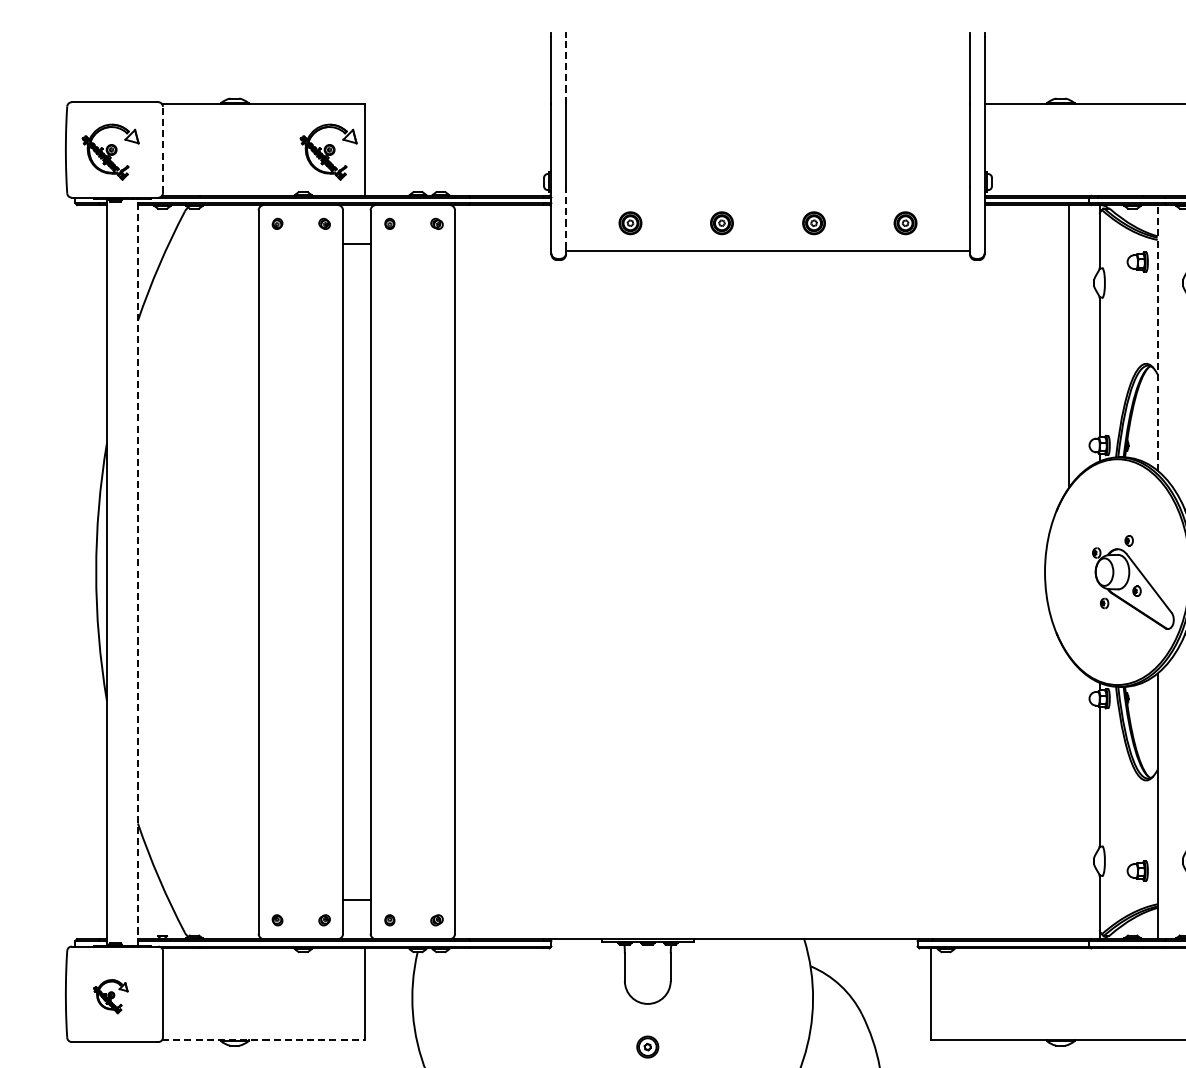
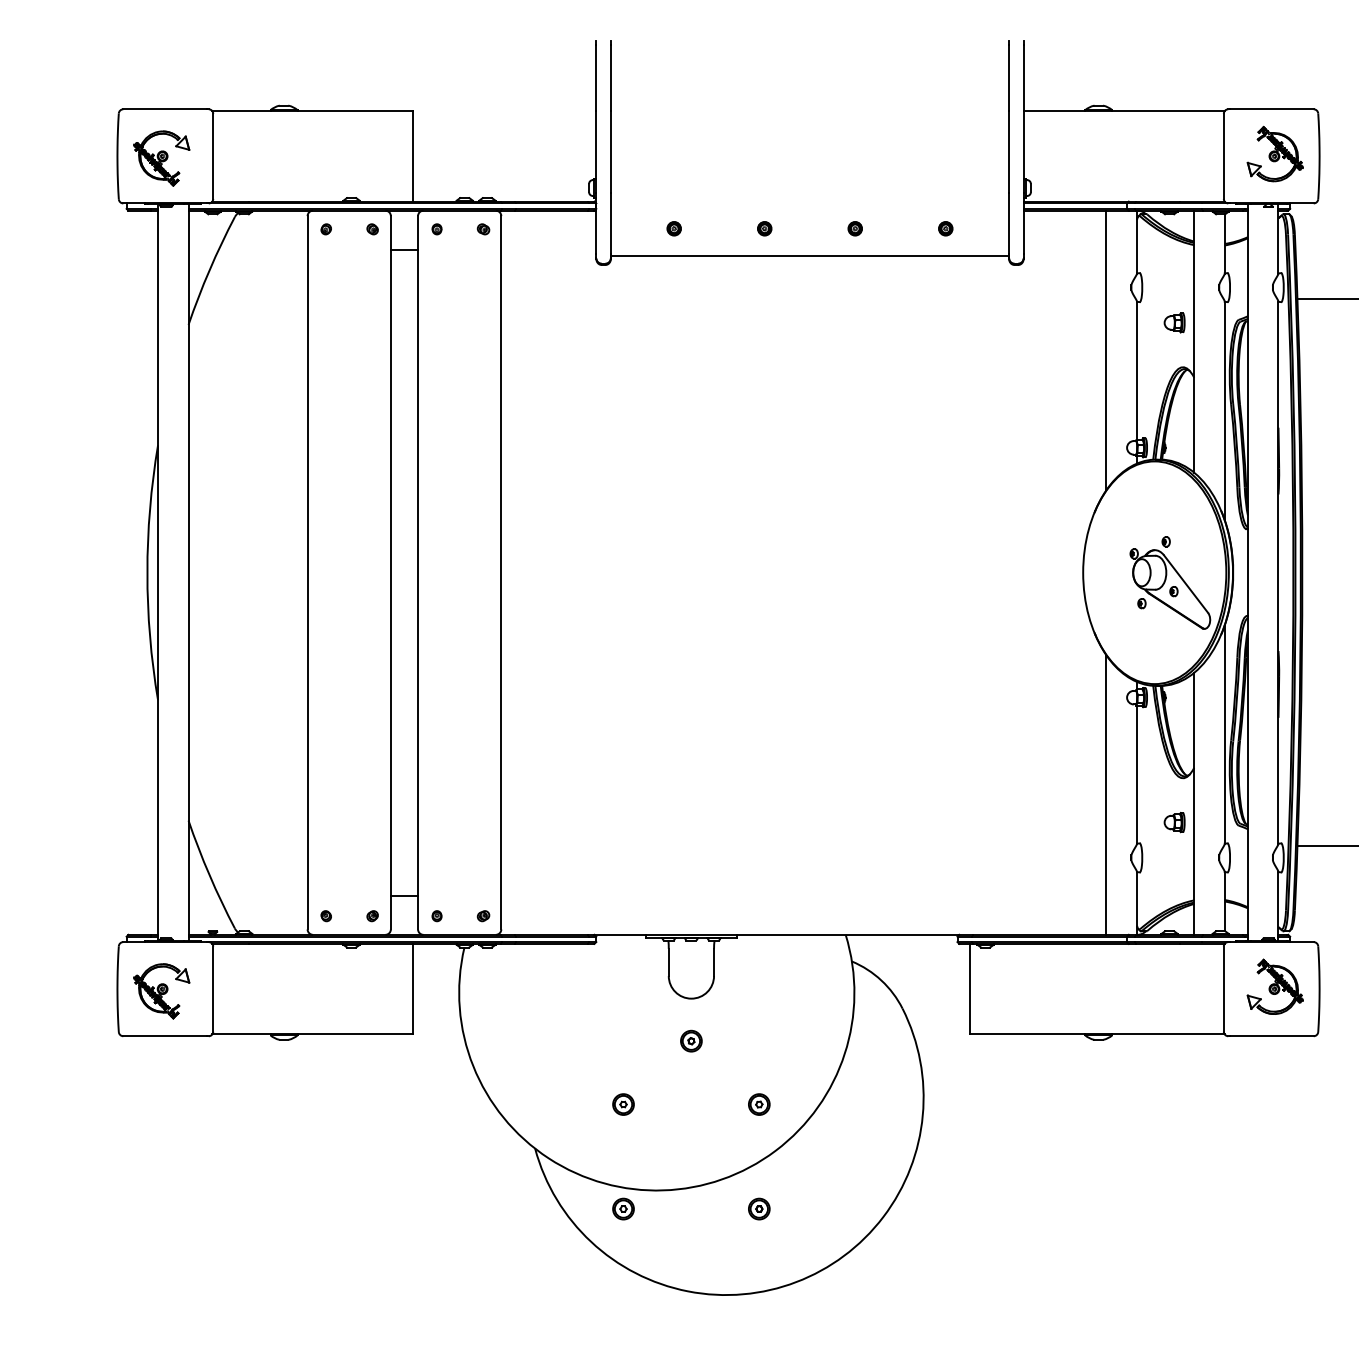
line: (565, 69) -> (610, 77), dashed -> solid
line: (163, 150) -> (213, 156), dashed -> solid
part: (328, 152) -> (376, 158), removed
line: (565, 218) -> (610, 223), dashed -> solid
part: (629, 223) -> (673, 228), size x0.62
part: (721, 223) -> (764, 228), size x0.62
part: (813, 223) -> (854, 228), size x0.62
part: (905, 223) -> (945, 228), size x0.62
part: (1137, 261) -> (1174, 322), moved
line: (1157, 337) -> (1194, 341), dashed -> solid
line: (137, 571) -> (188, 572), dashed -> solid
line: (1068, 796) -> (1106, 794), added
part: (1137, 870) -> (1174, 822), moved
part: (110, 996) -> (161, 991), size x1.67
line: (263, 1040) -> (312, 1034), dashed -> solid

